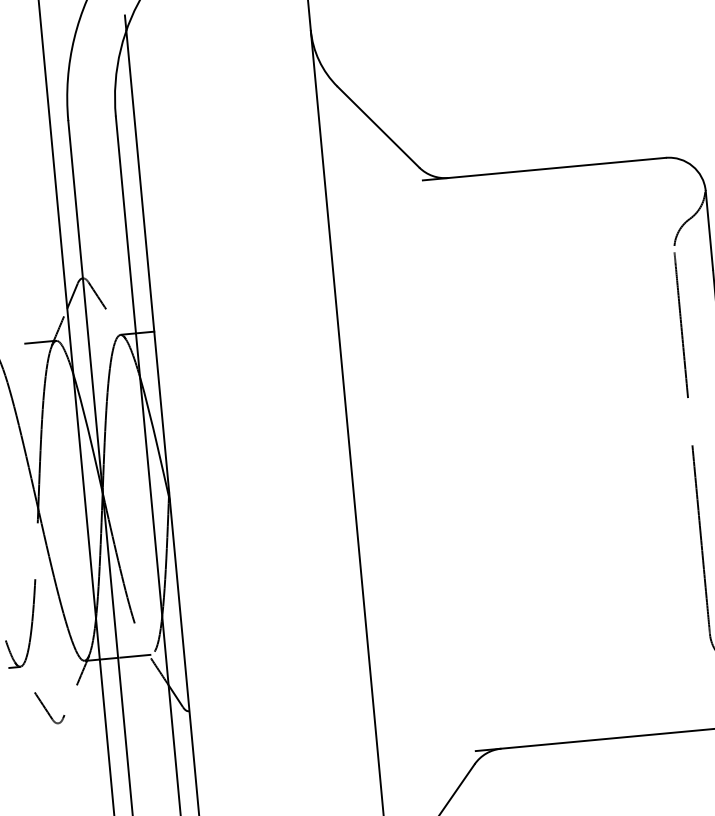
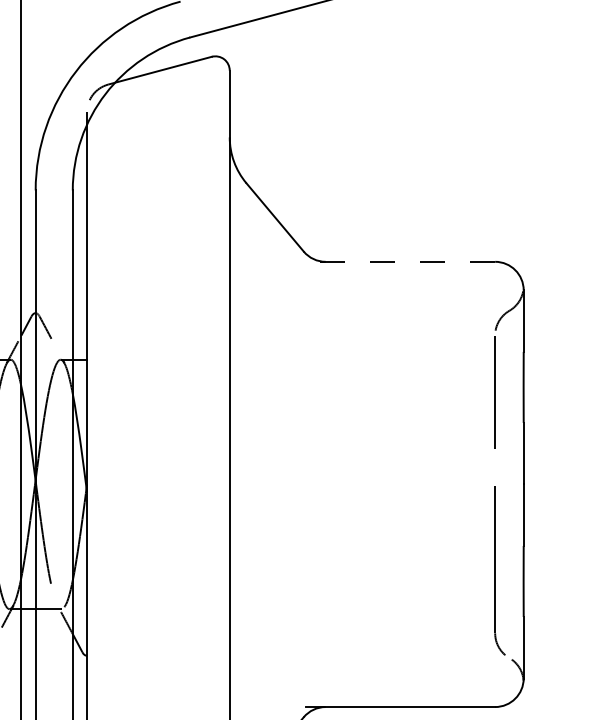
line: (544, 168) -> (400, 261), solid -> dashed

